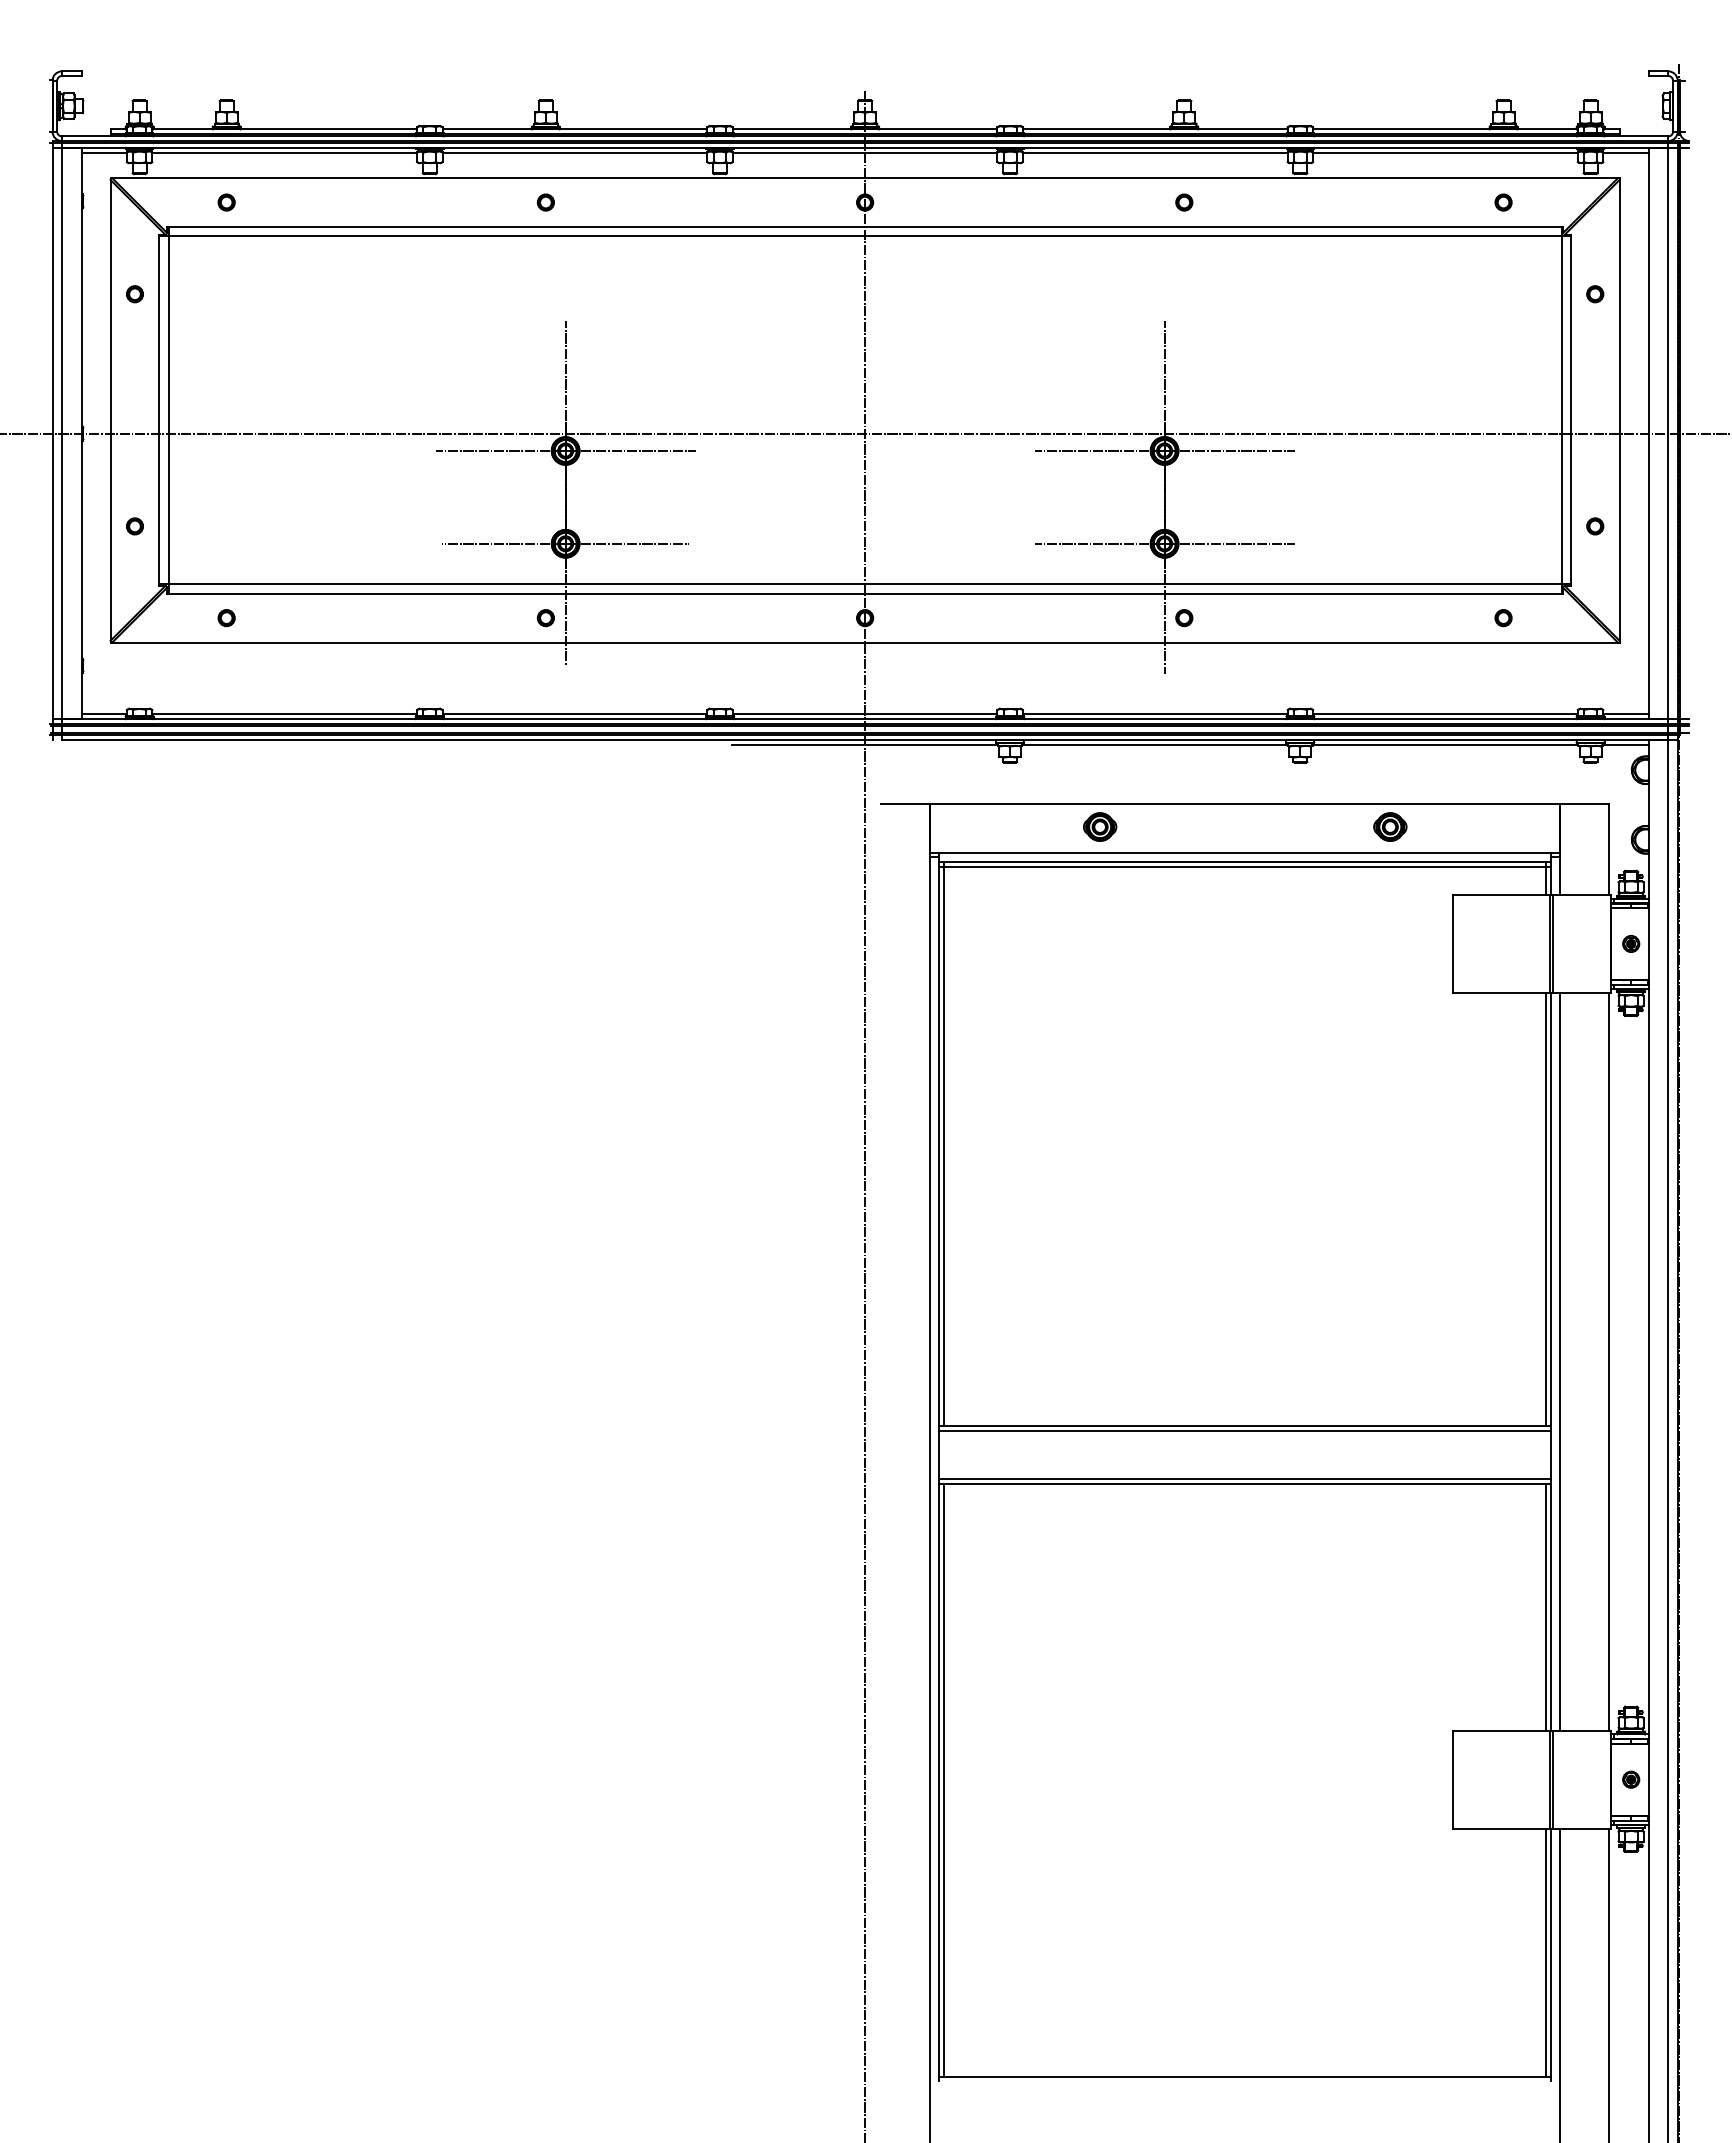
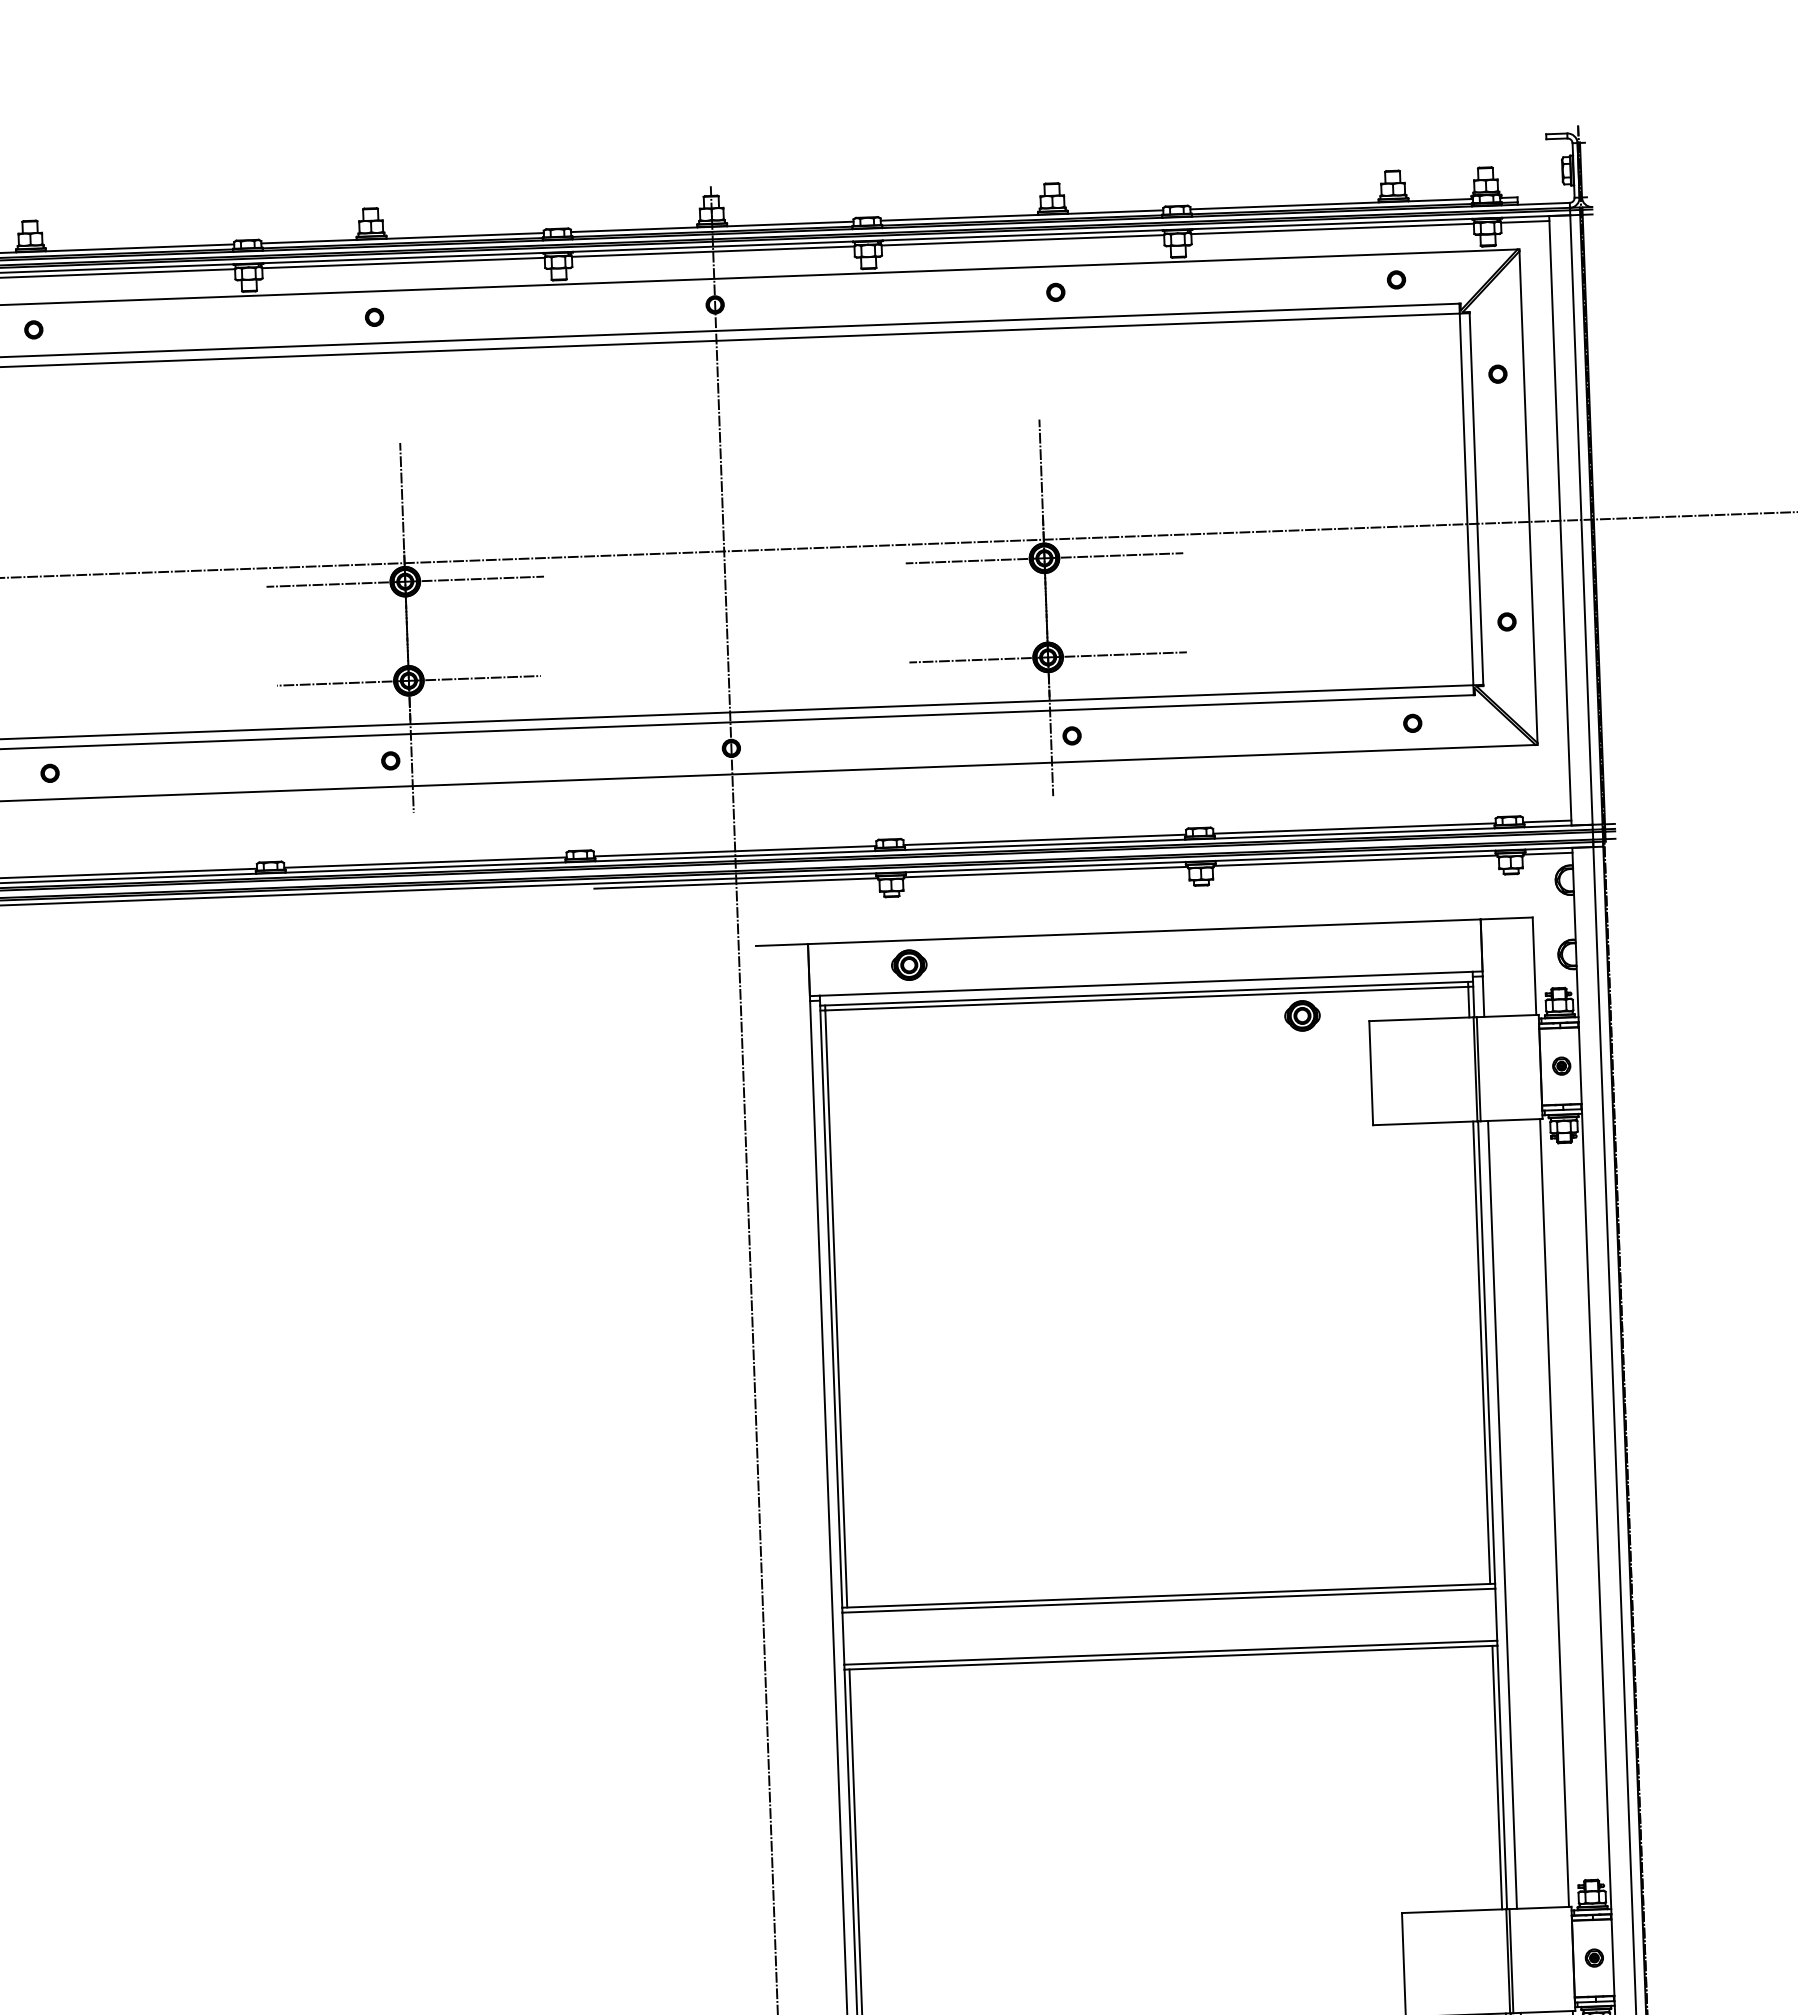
part: (1100, 826) -> (909, 964), moved
part: (1390, 826) -> (1302, 1015), moved

